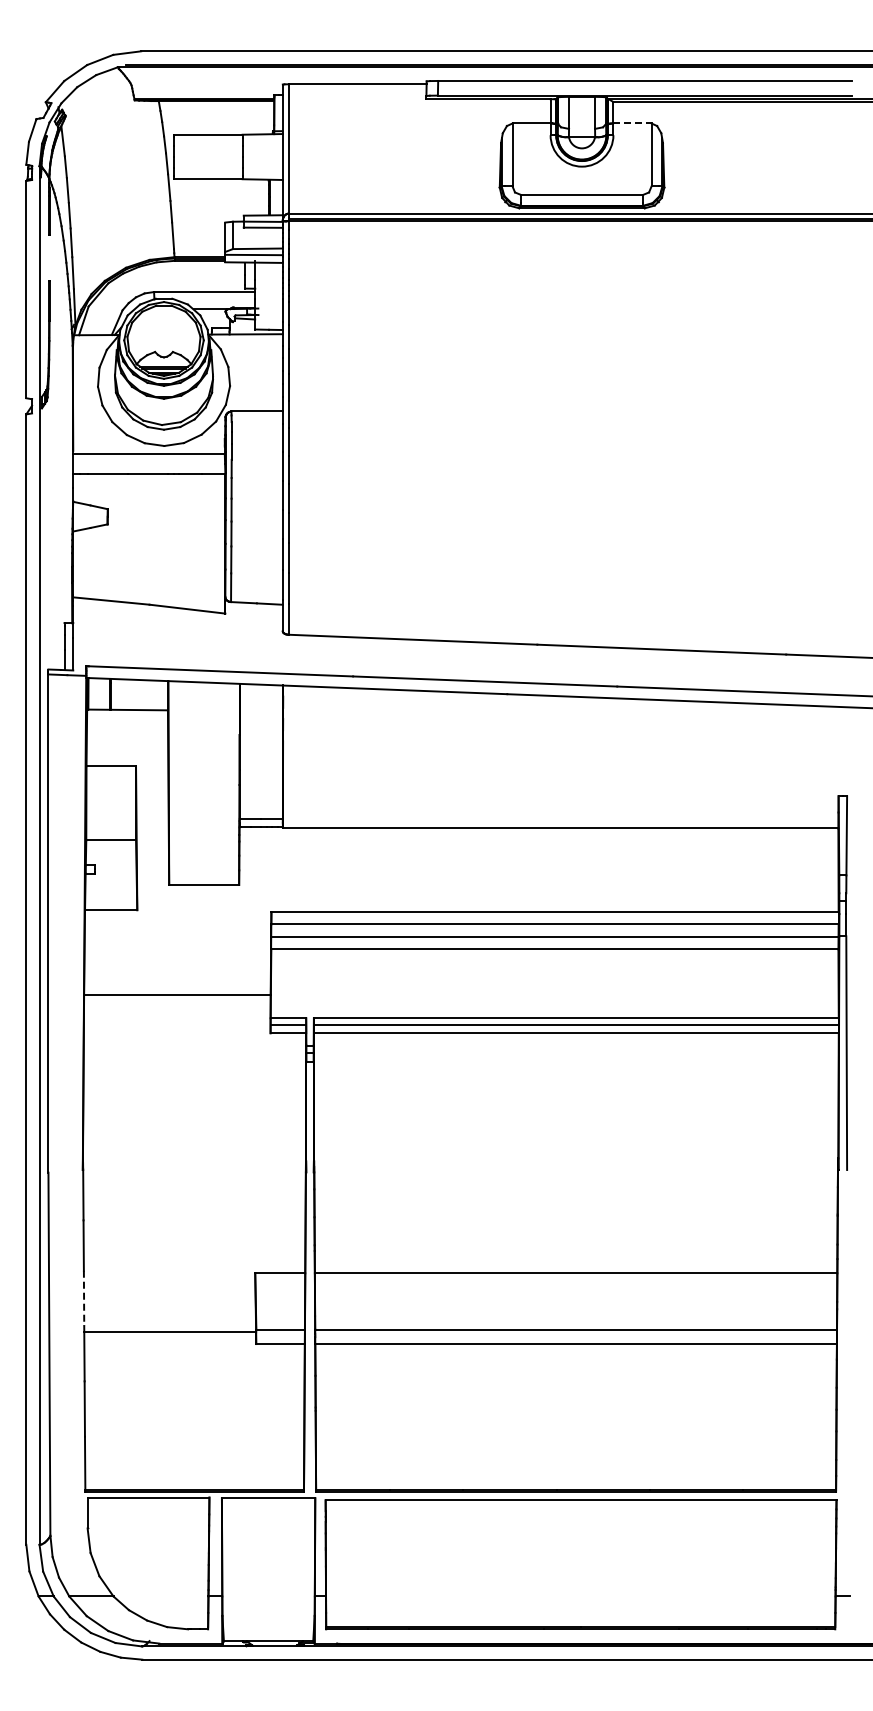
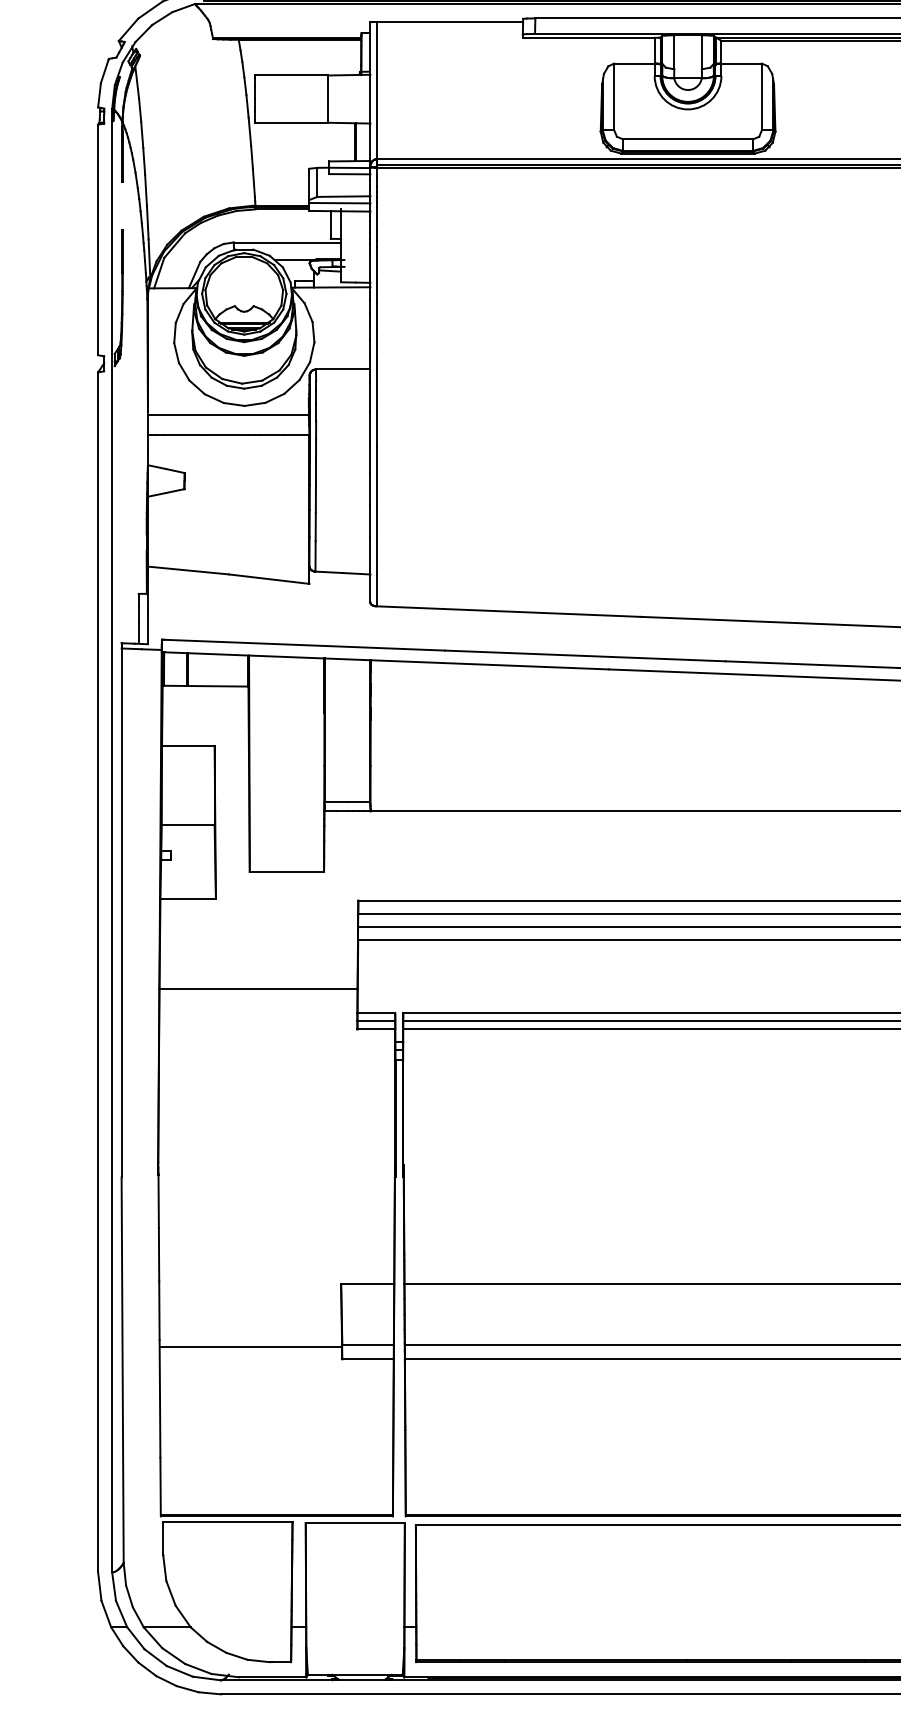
line: (633, 123) -> (742, 63), dashed -> solid
line: (84, 1298) -> (159, 1310), dashed -> solid

